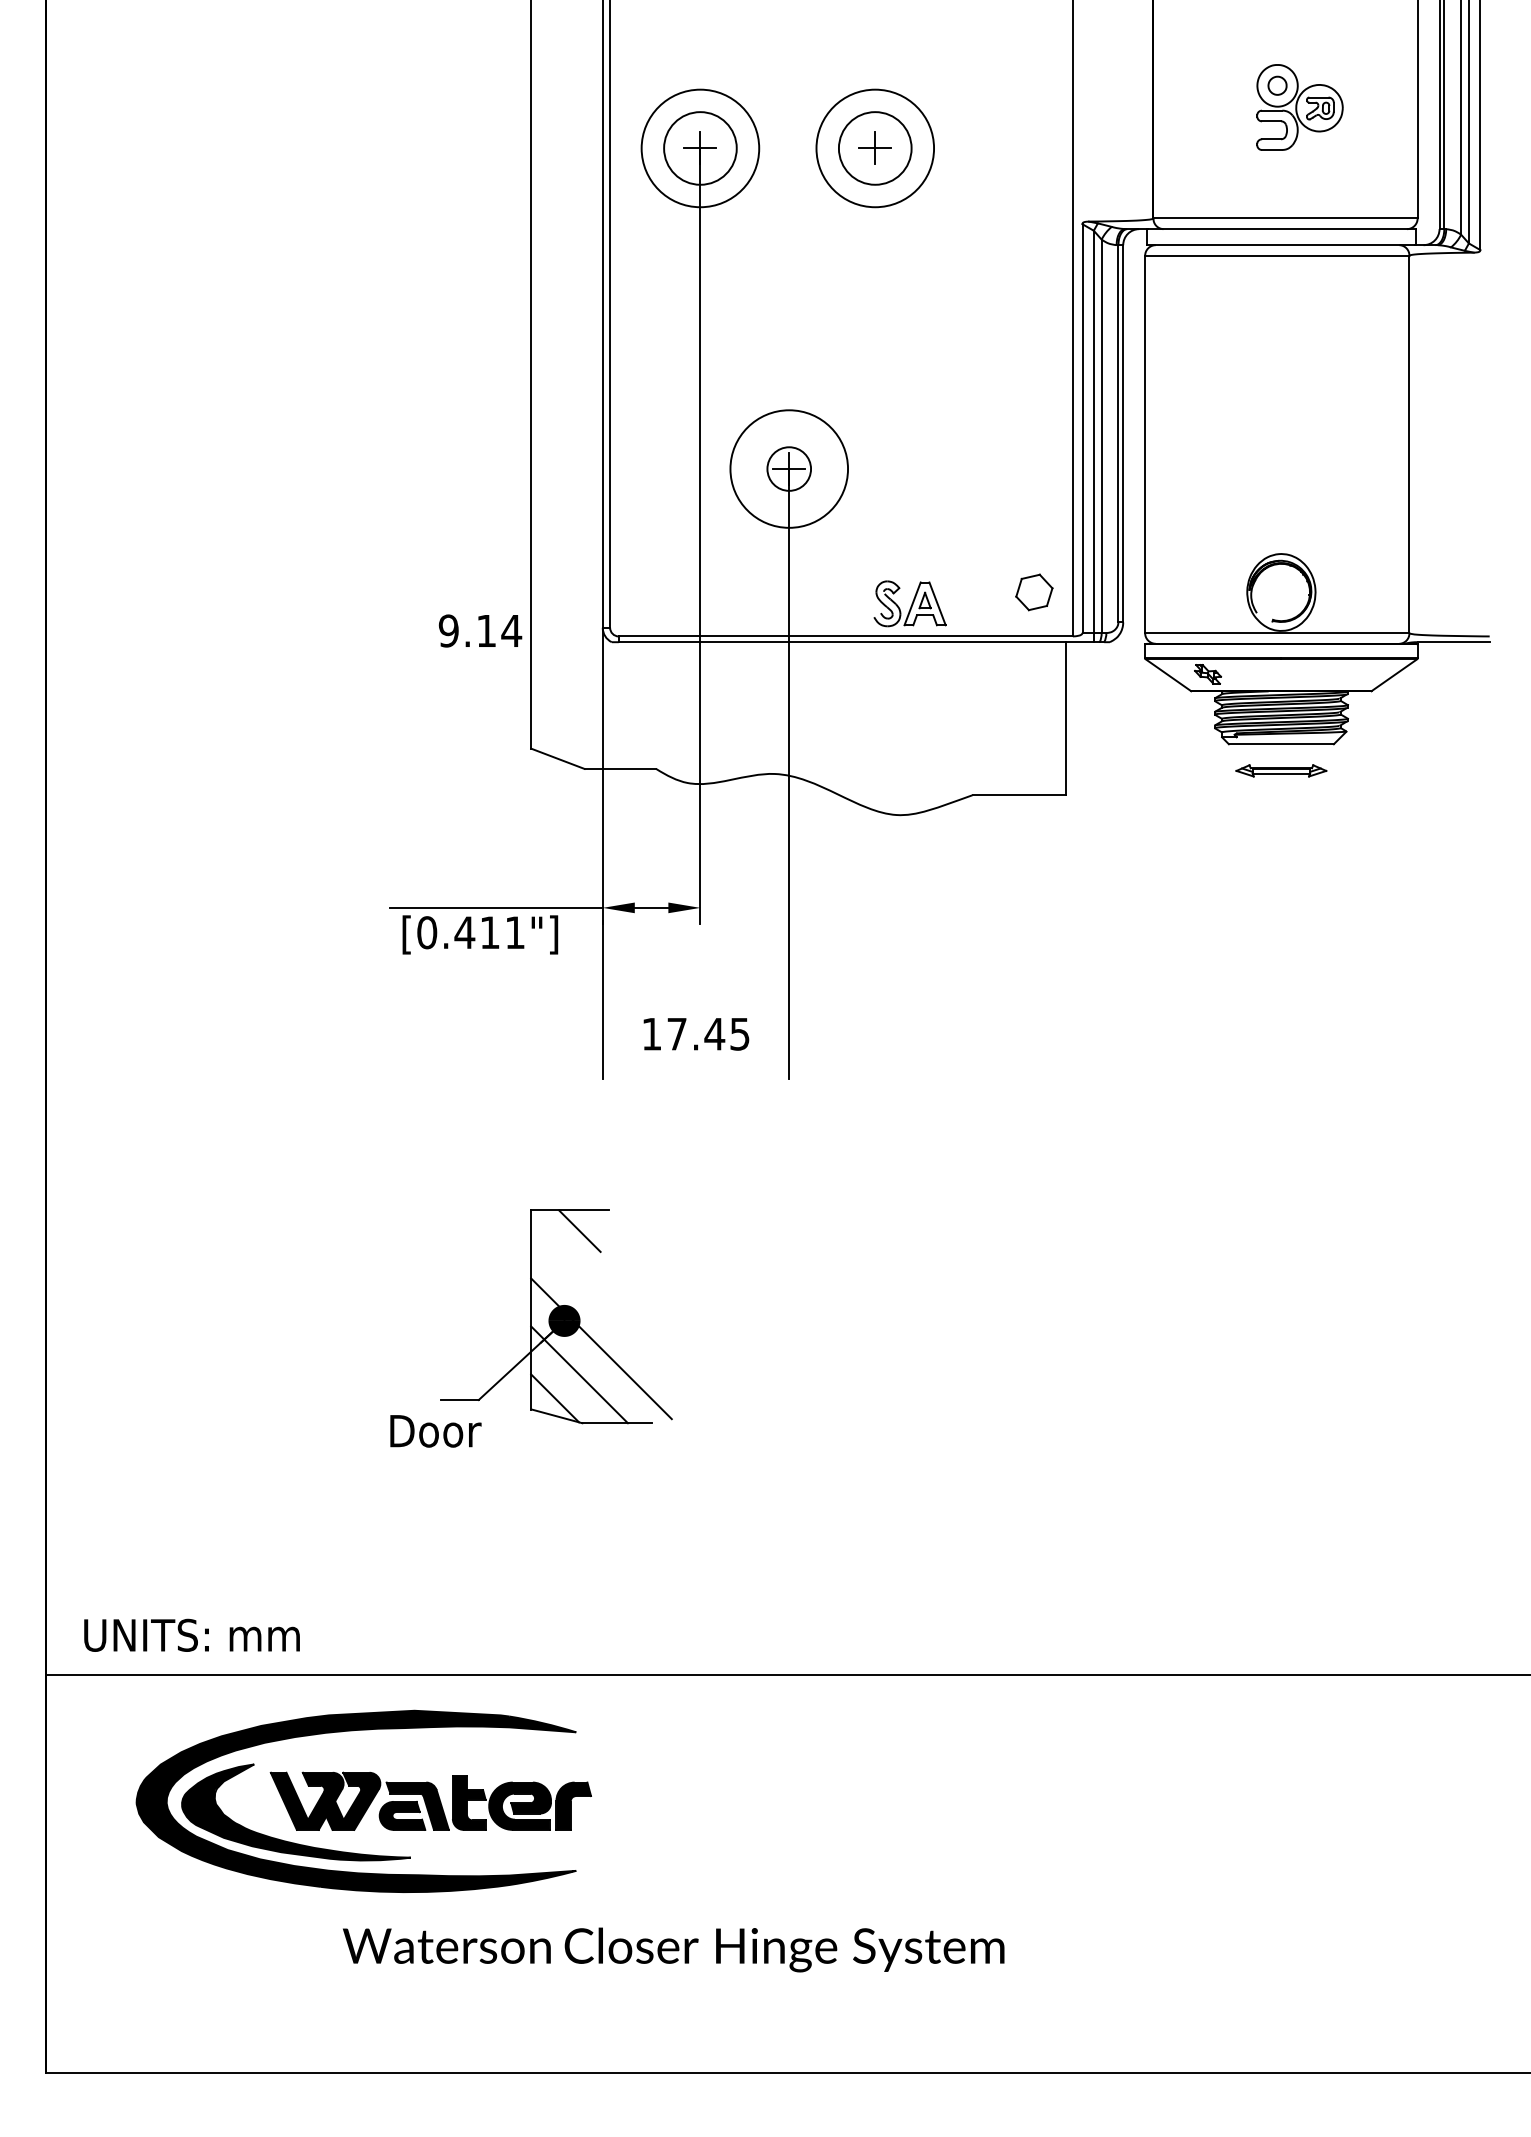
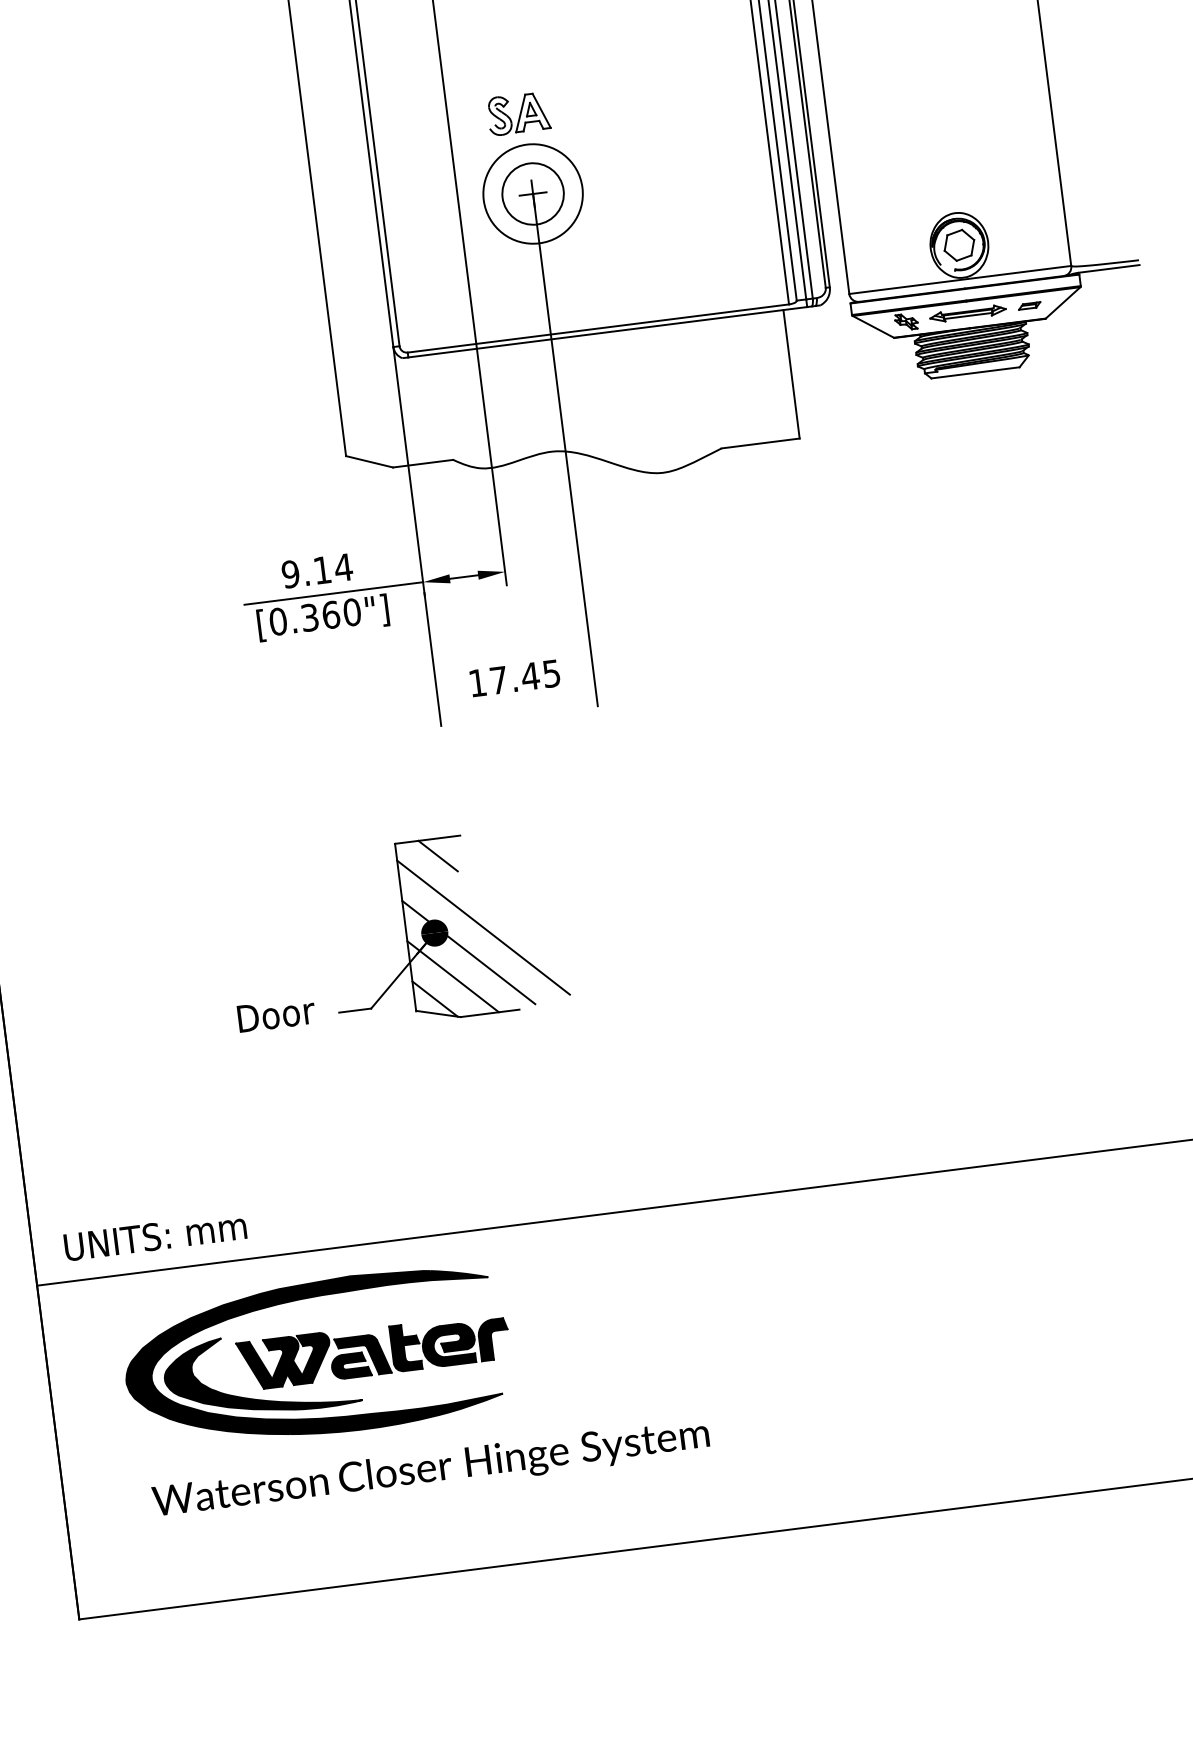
circle: (788, 468) -> (532, 193), size x1.67
part: (1034, 592) -> (959, 245), moved
part: (909, 603) -> (518, 113), moved
text: (480, 630) -> (317, 570), moved
part: (1354, 673) -> (1029, 305), added
part: (1281, 770) -> (968, 313), moved
text: (489, 932) -> (330, 614), [0.411"] -> [0.360"]
line: (622, 1321) -> (483, 927), added
text: (435, 1431) -> (276, 1015), moved
text: (673, 1949) -> (430, 1469), moved

